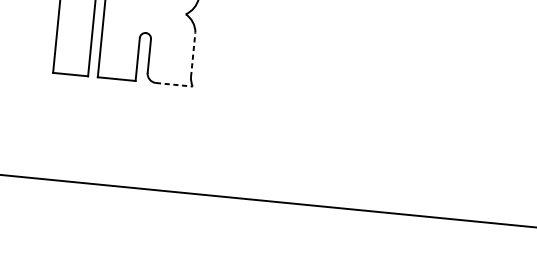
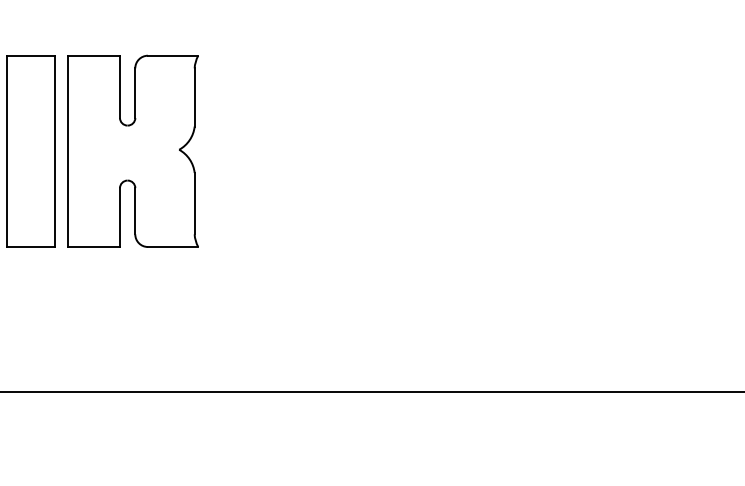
line: (193, 54) -> (194, 203), dashed -> solid
line: (174, 85) -> (173, 247), dashed -> solid

